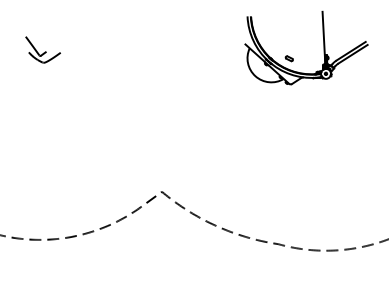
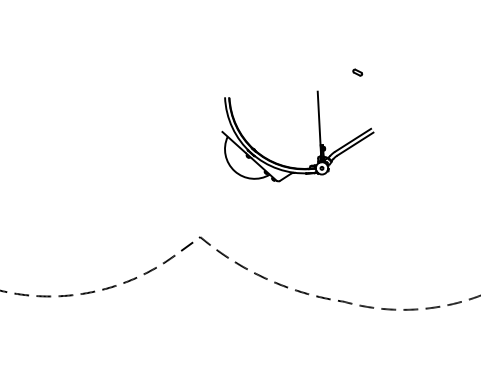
part: (323, 43) -> (318, 130), moved
part: (43, 49) -> (53, 61), removed

